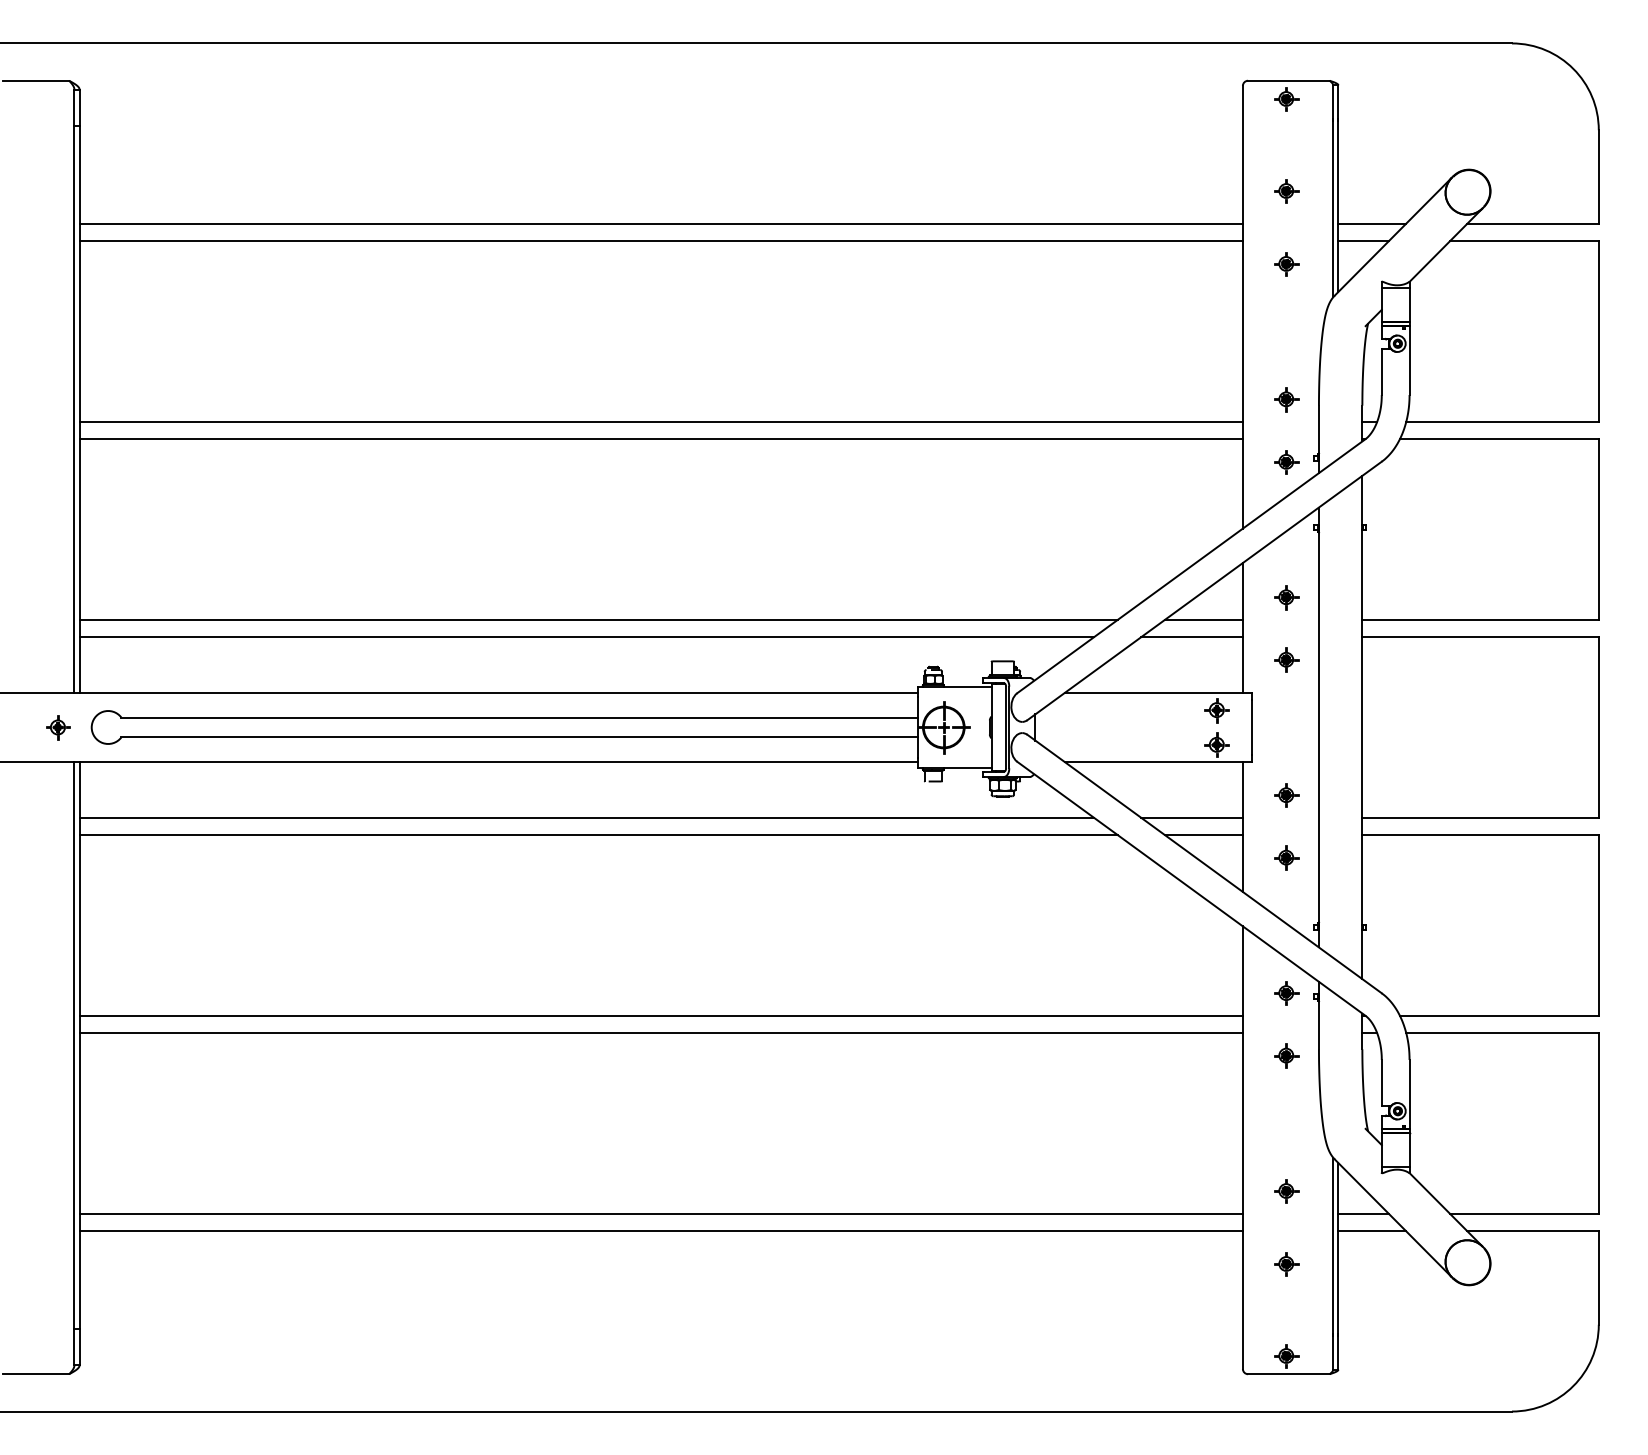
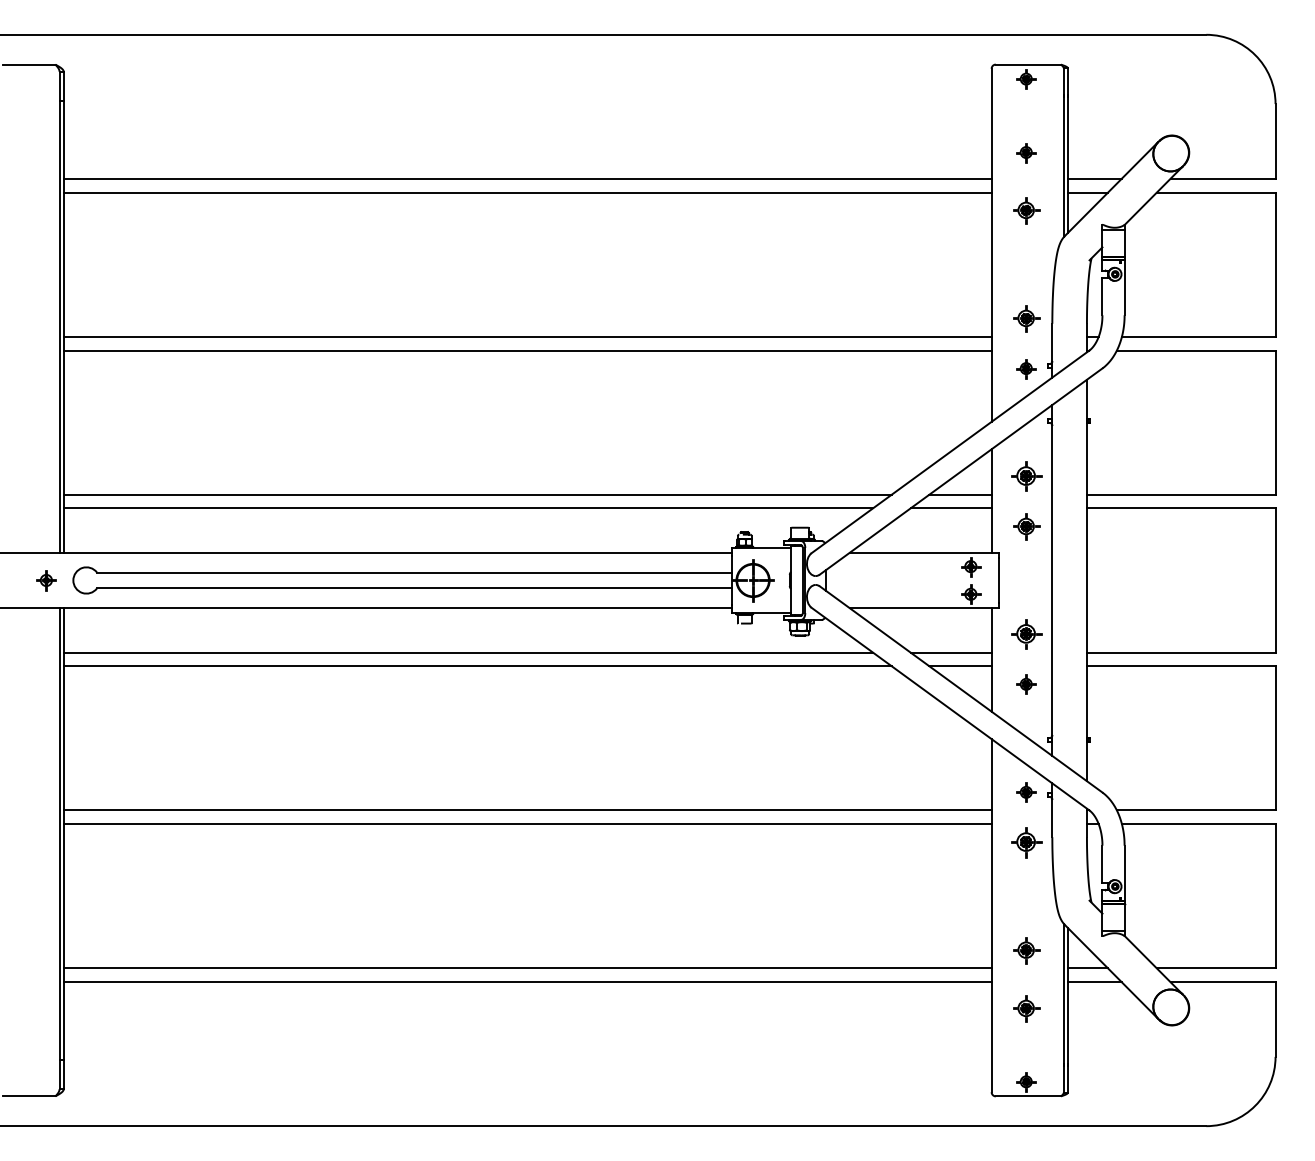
part: (1286, 264) -> (1026, 211), size x1.4
part: (1286, 400) -> (1026, 319), size x1.4
part: (1286, 598) -> (1026, 477), size x1.6
part: (1286, 659) -> (1026, 526), size x1.4
part: (1286, 796) -> (1026, 635), size x1.6
part: (1286, 1055) -> (1026, 842), size x1.6
part: (1286, 1191) -> (1026, 950), size x1.4
part: (1286, 1264) -> (1026, 1008), size x1.4

